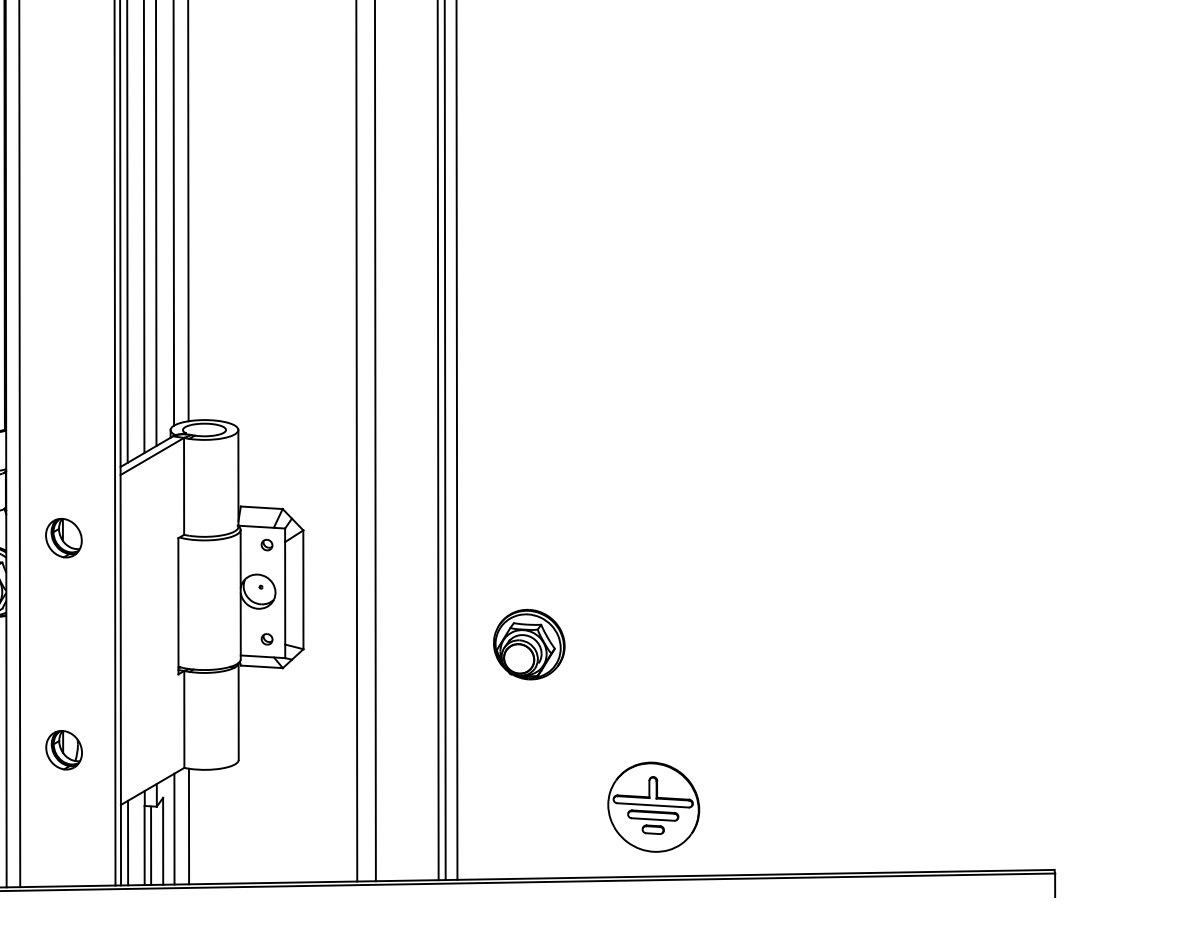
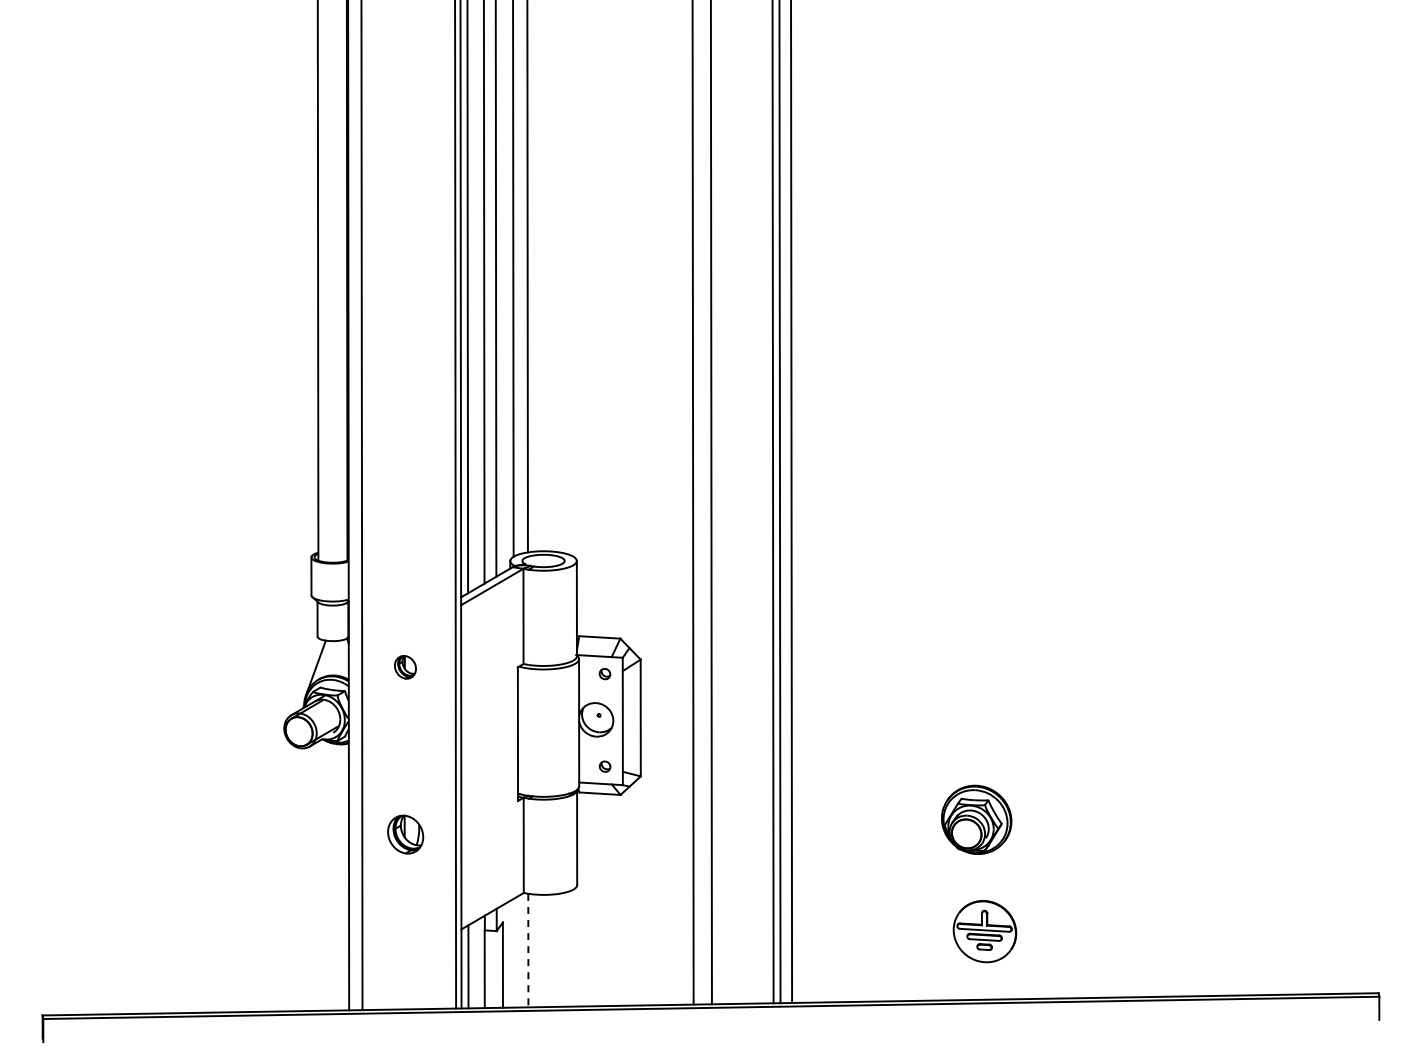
part: (63, 538) -> (405, 667), size x0.6
part: (529, 644) -> (976, 819), moved
part: (63, 750) -> (405, 834), moved
part: (653, 807) -> (984, 931), size x0.7
line: (189, 826) -> (528, 950), solid -> dashed
line: (173, 828) -> (513, 952), removed
line: (151, 845) -> (491, 969), removed

